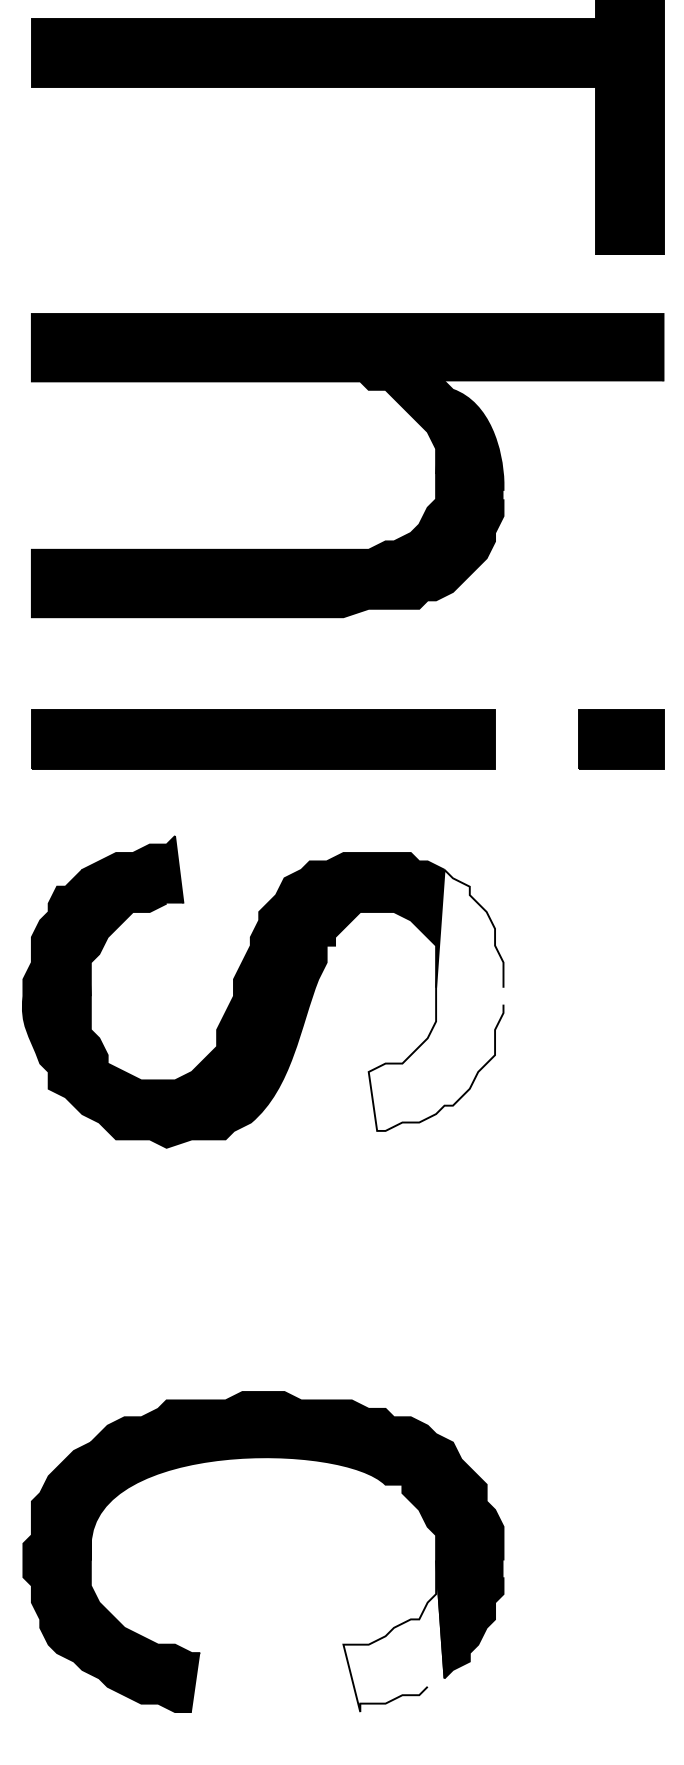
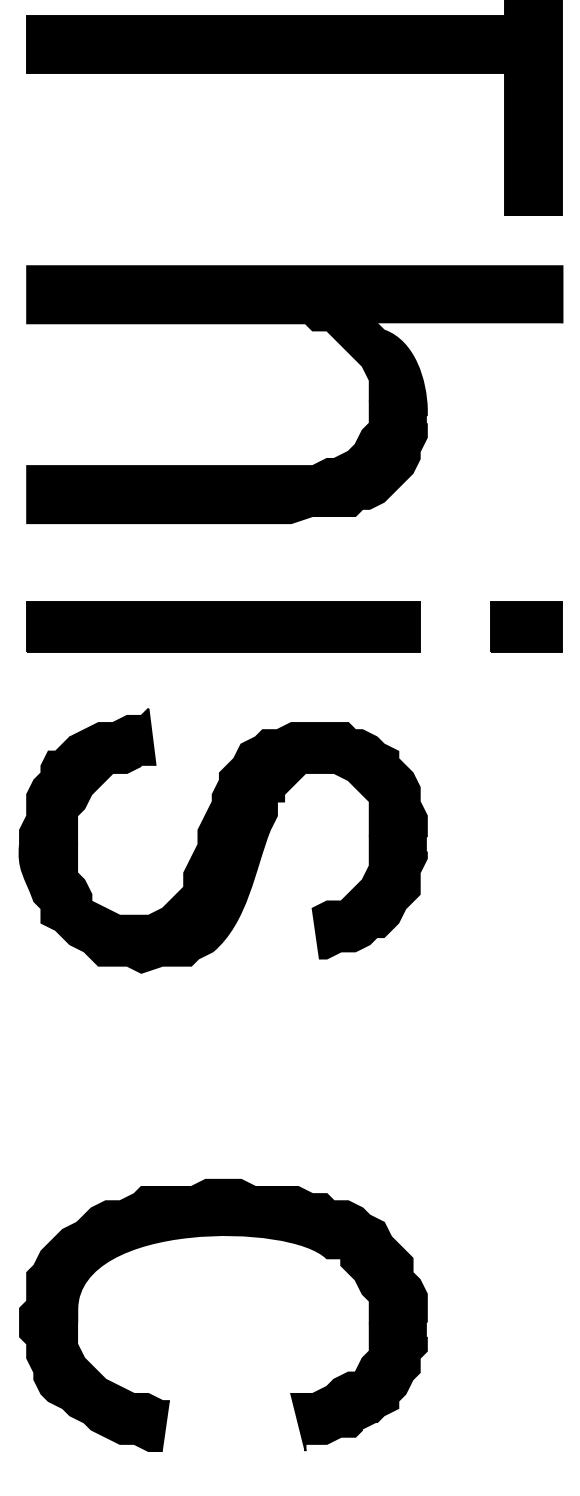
fill: (435, 999) -> (369, 847), added
fill: (393, 1636) -> (333, 1387), added

